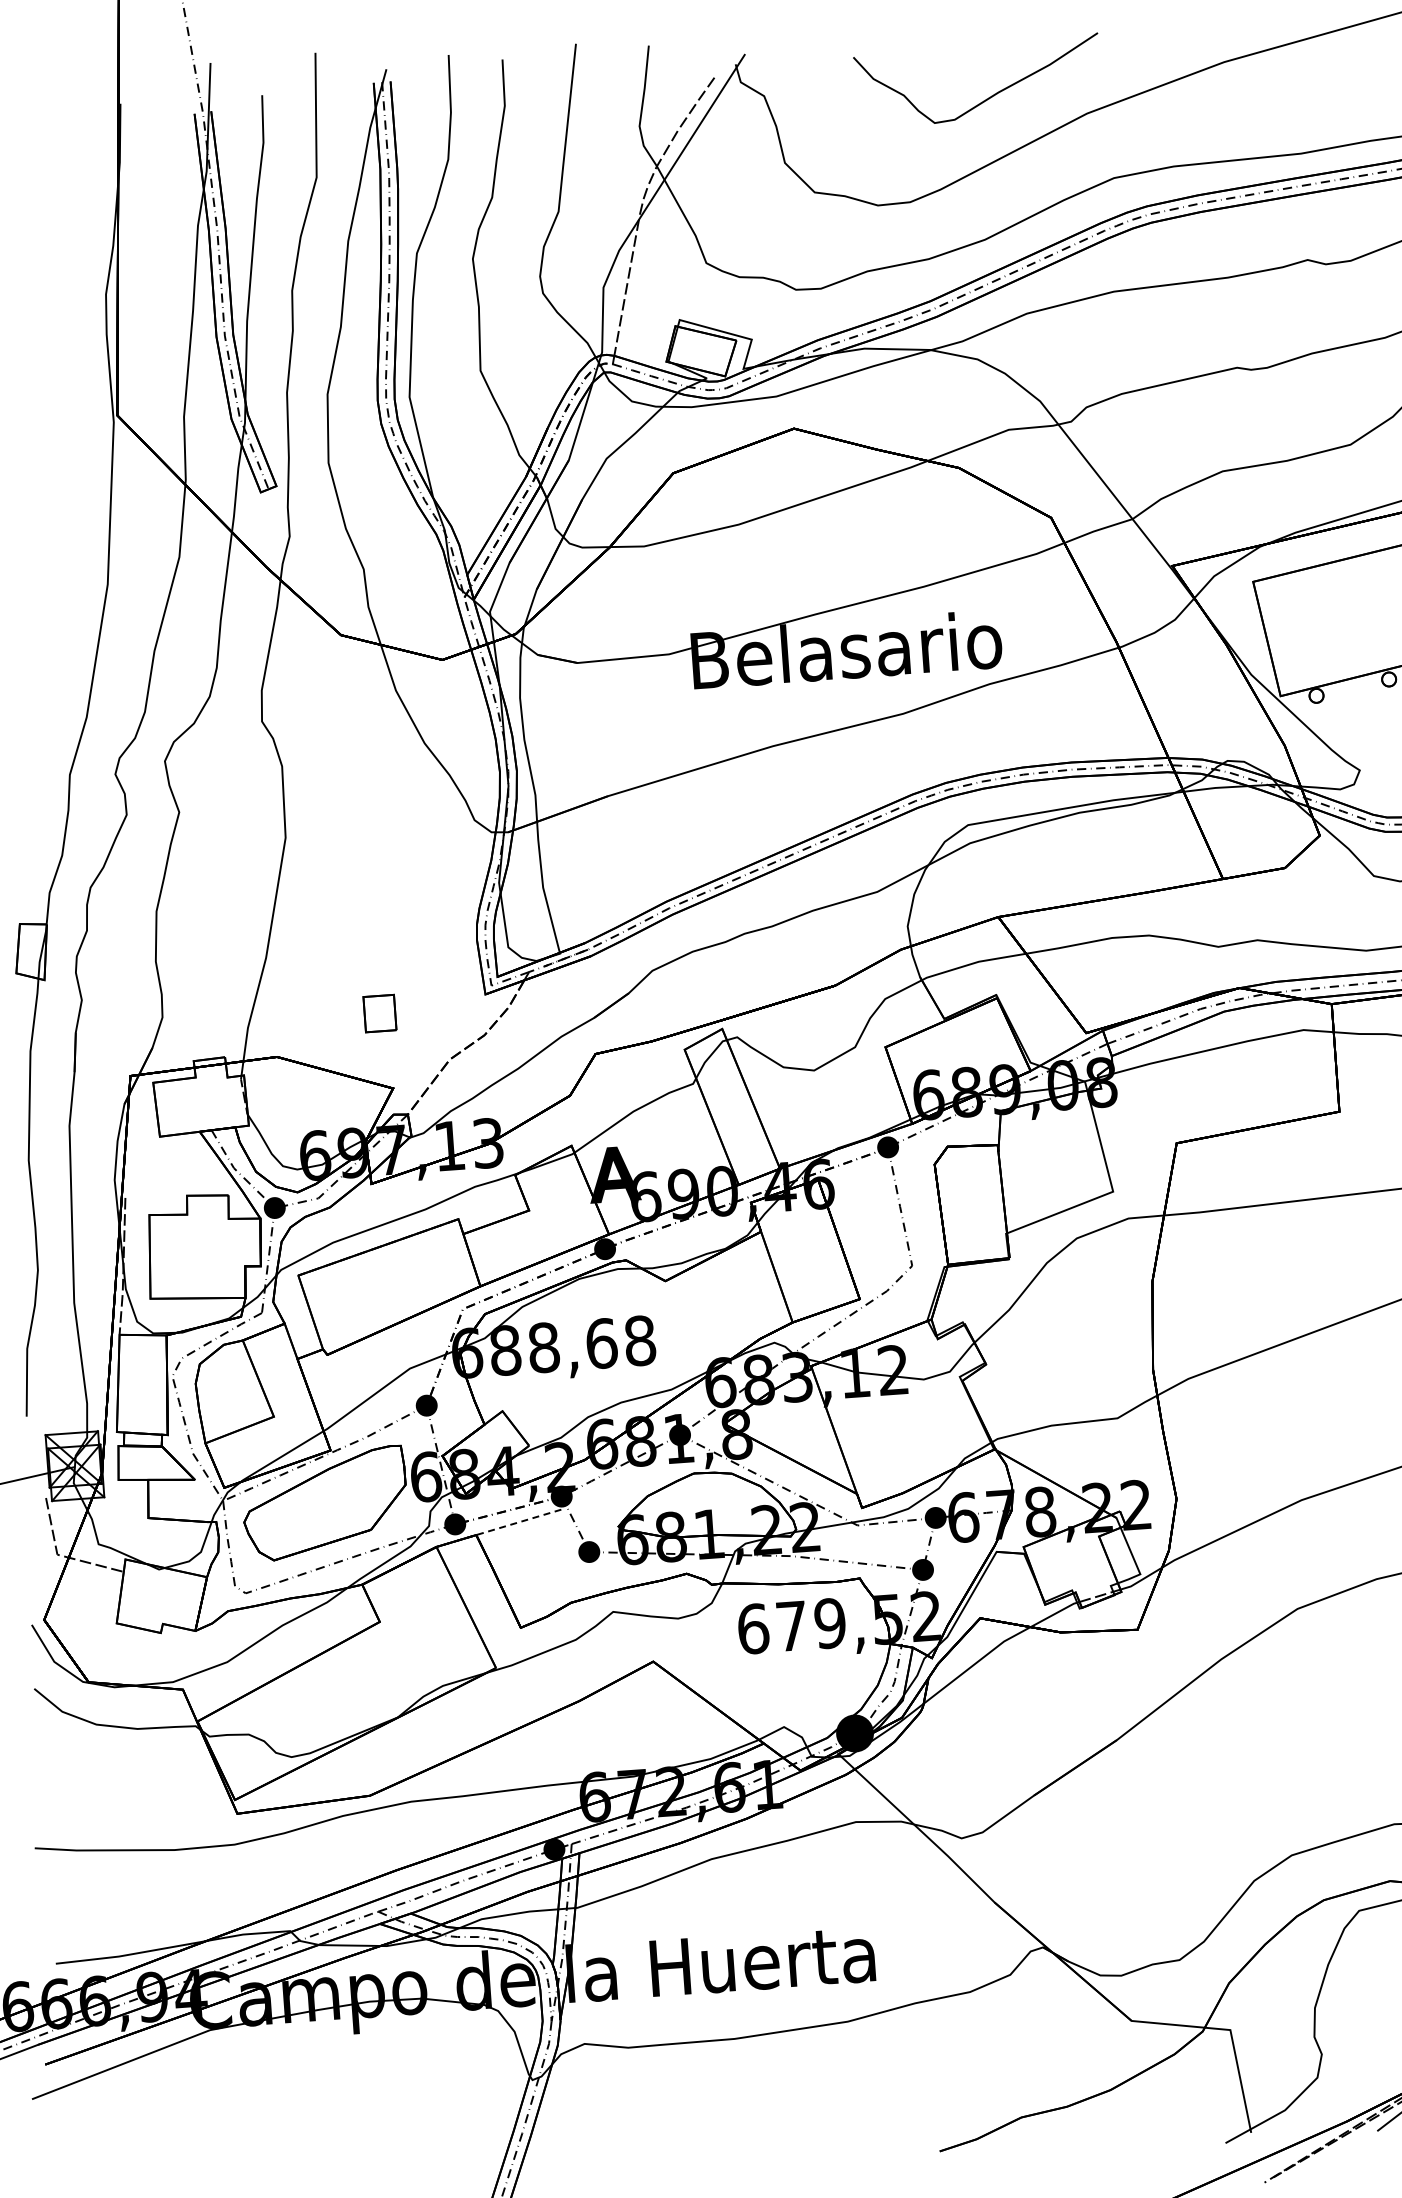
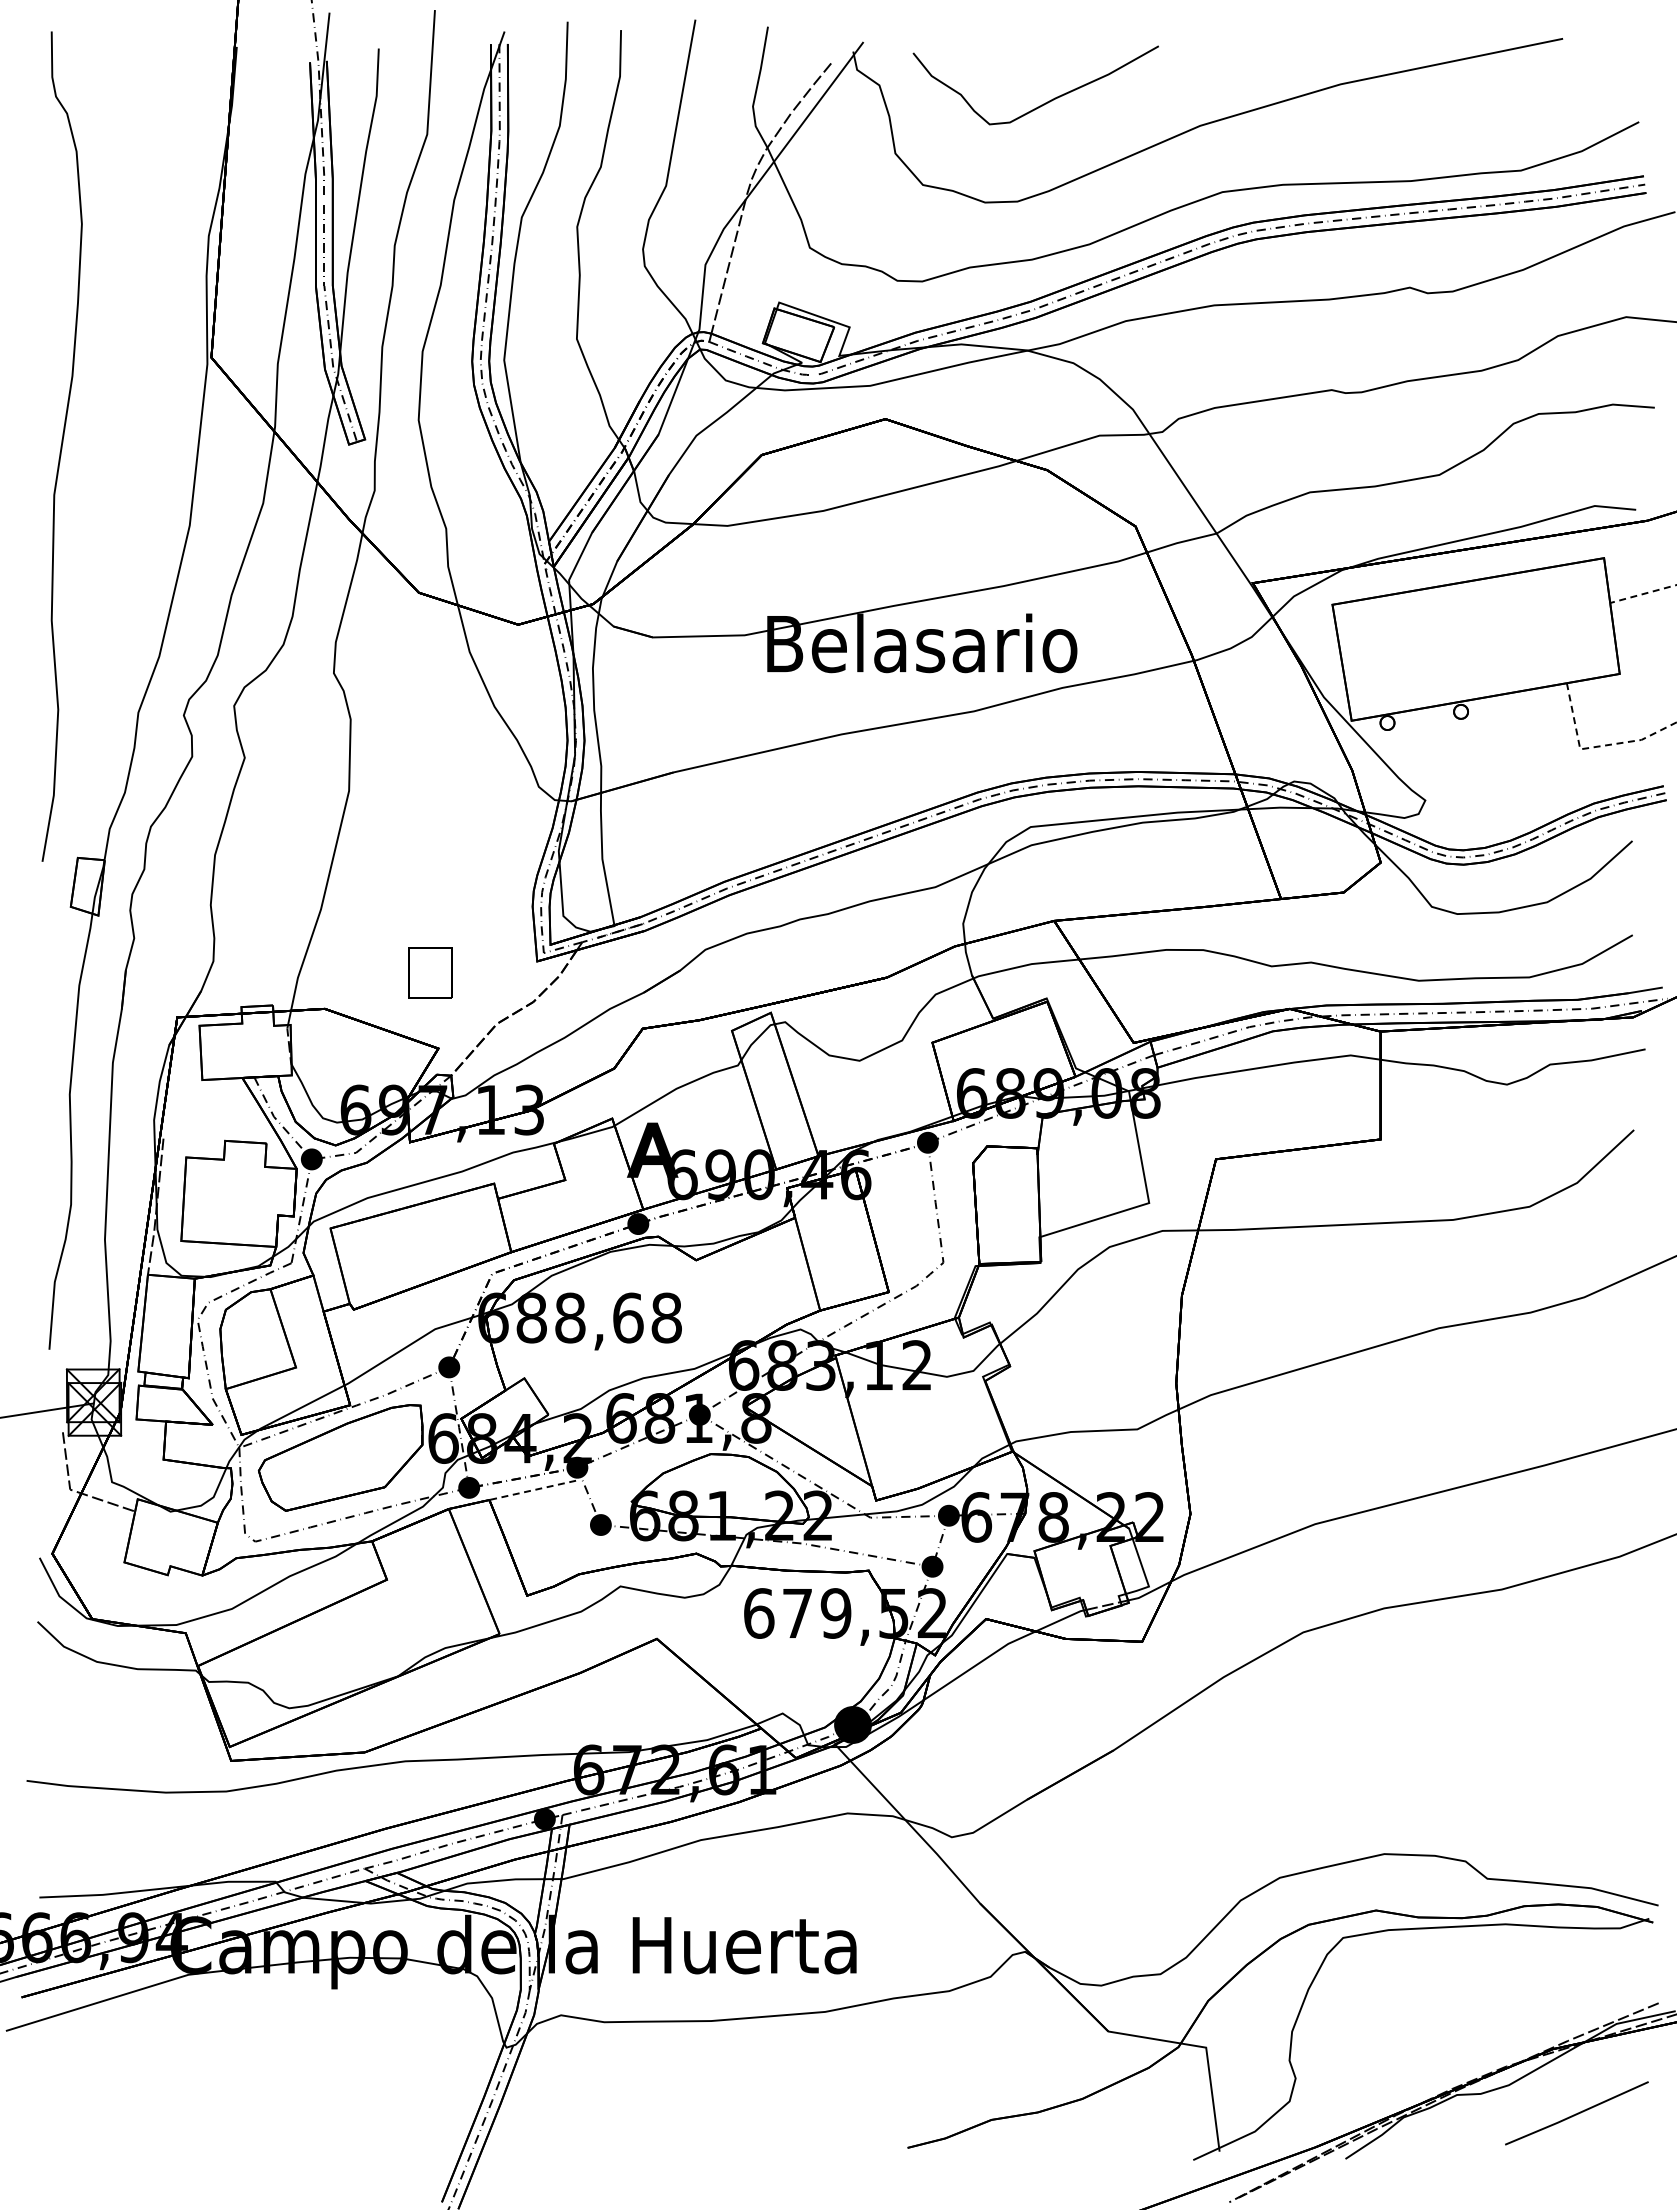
curve: (986, 98) -> (1043, 103), moved
part: (379, 1013) -> (430, 972), size x1.4

